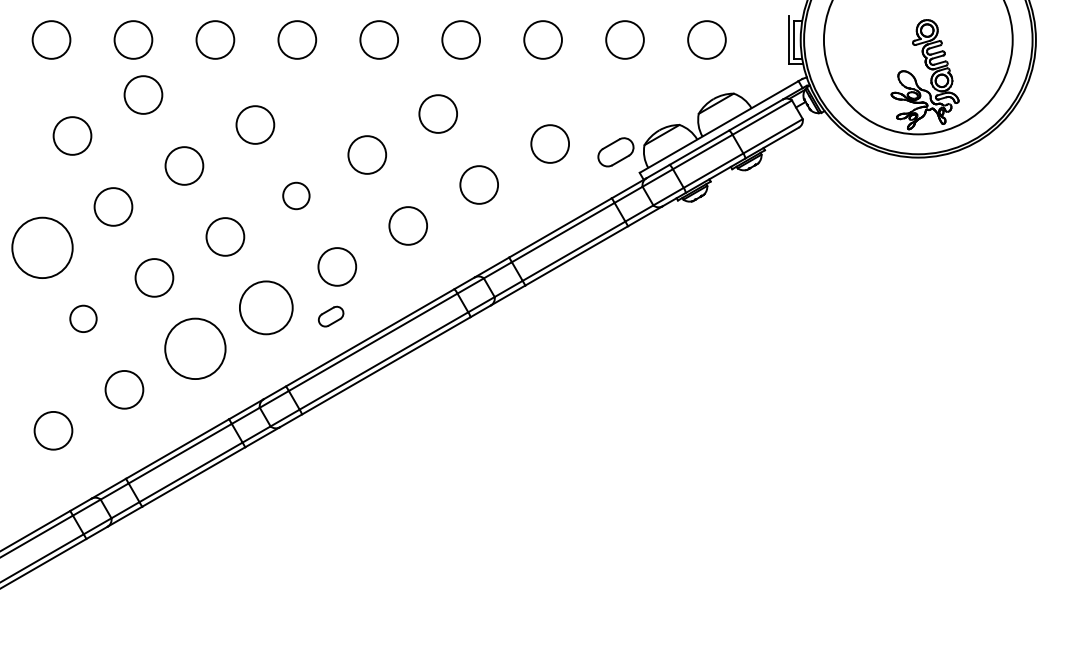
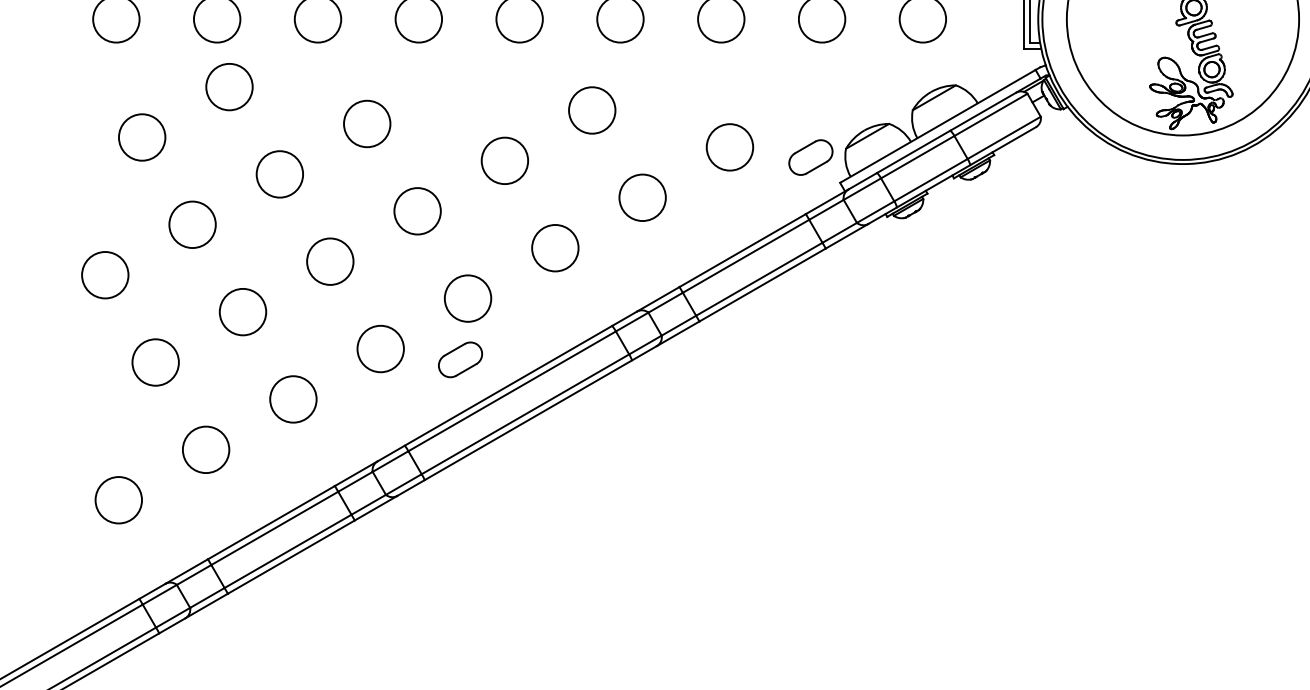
circle: (296, 195) -> (417, 210), size x1.43
circle: (42, 247) -> (105, 274), size x0.62
circle: (266, 307) -> (380, 348), size x0.71
part: (330, 316) -> (459, 359), size x1.43
circle: (83, 318) -> (155, 362), size x1.43
circle: (195, 348) -> (293, 398), size x0.62

